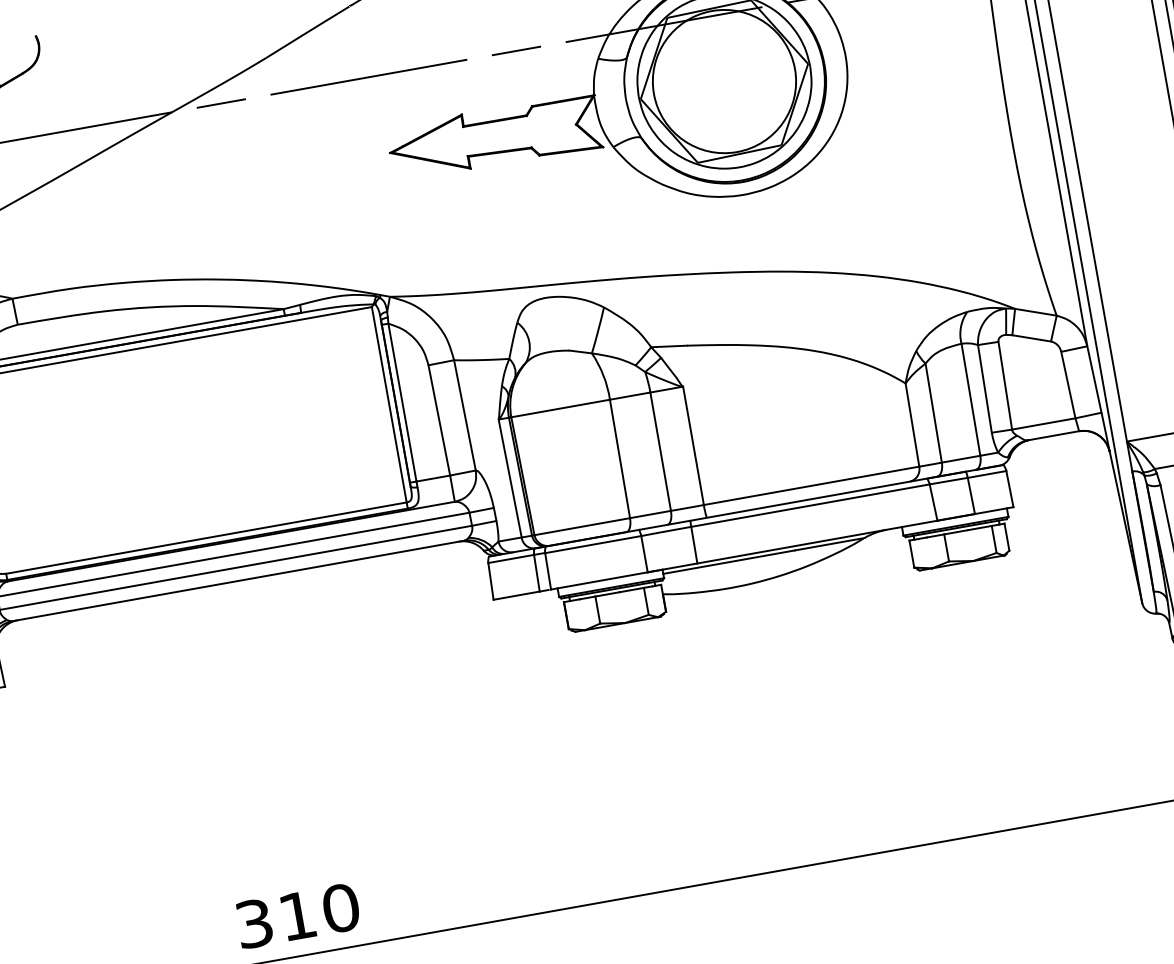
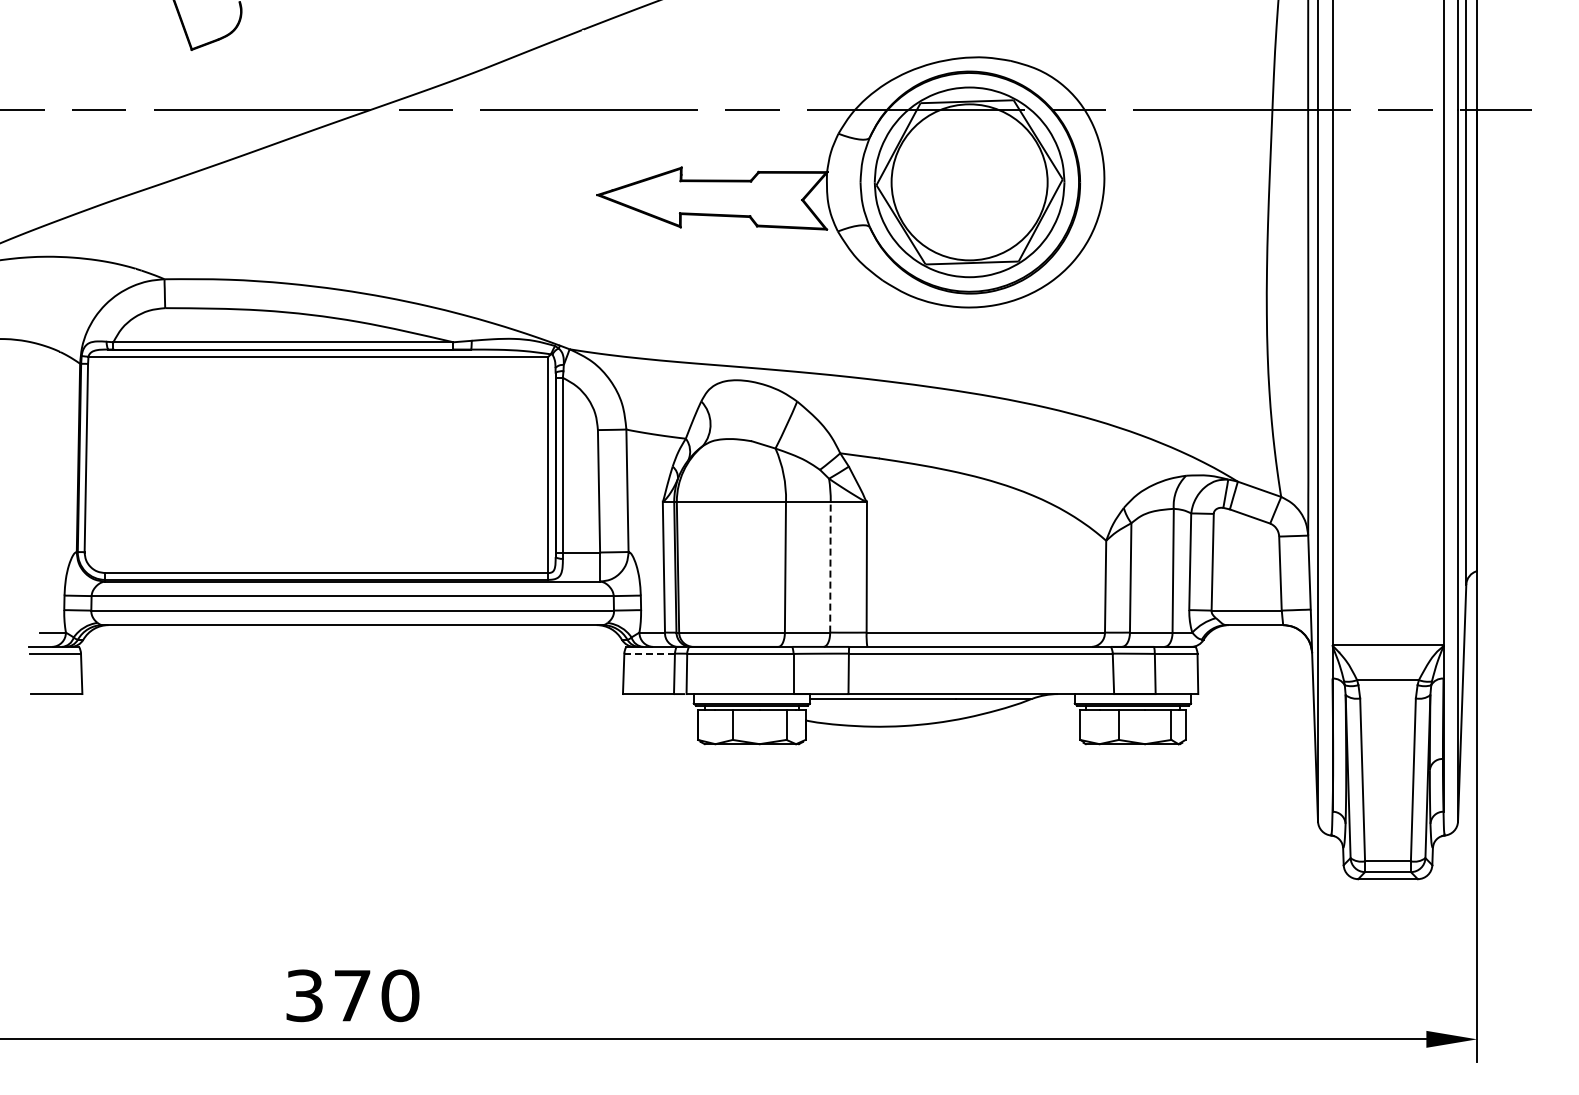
line: (660, 451) -> (830, 566), solid -> dashed
line: (511, 558) -> (649, 653), solid -> dashed
text: (297, 915) -> (352, 995), 310 -> 370

